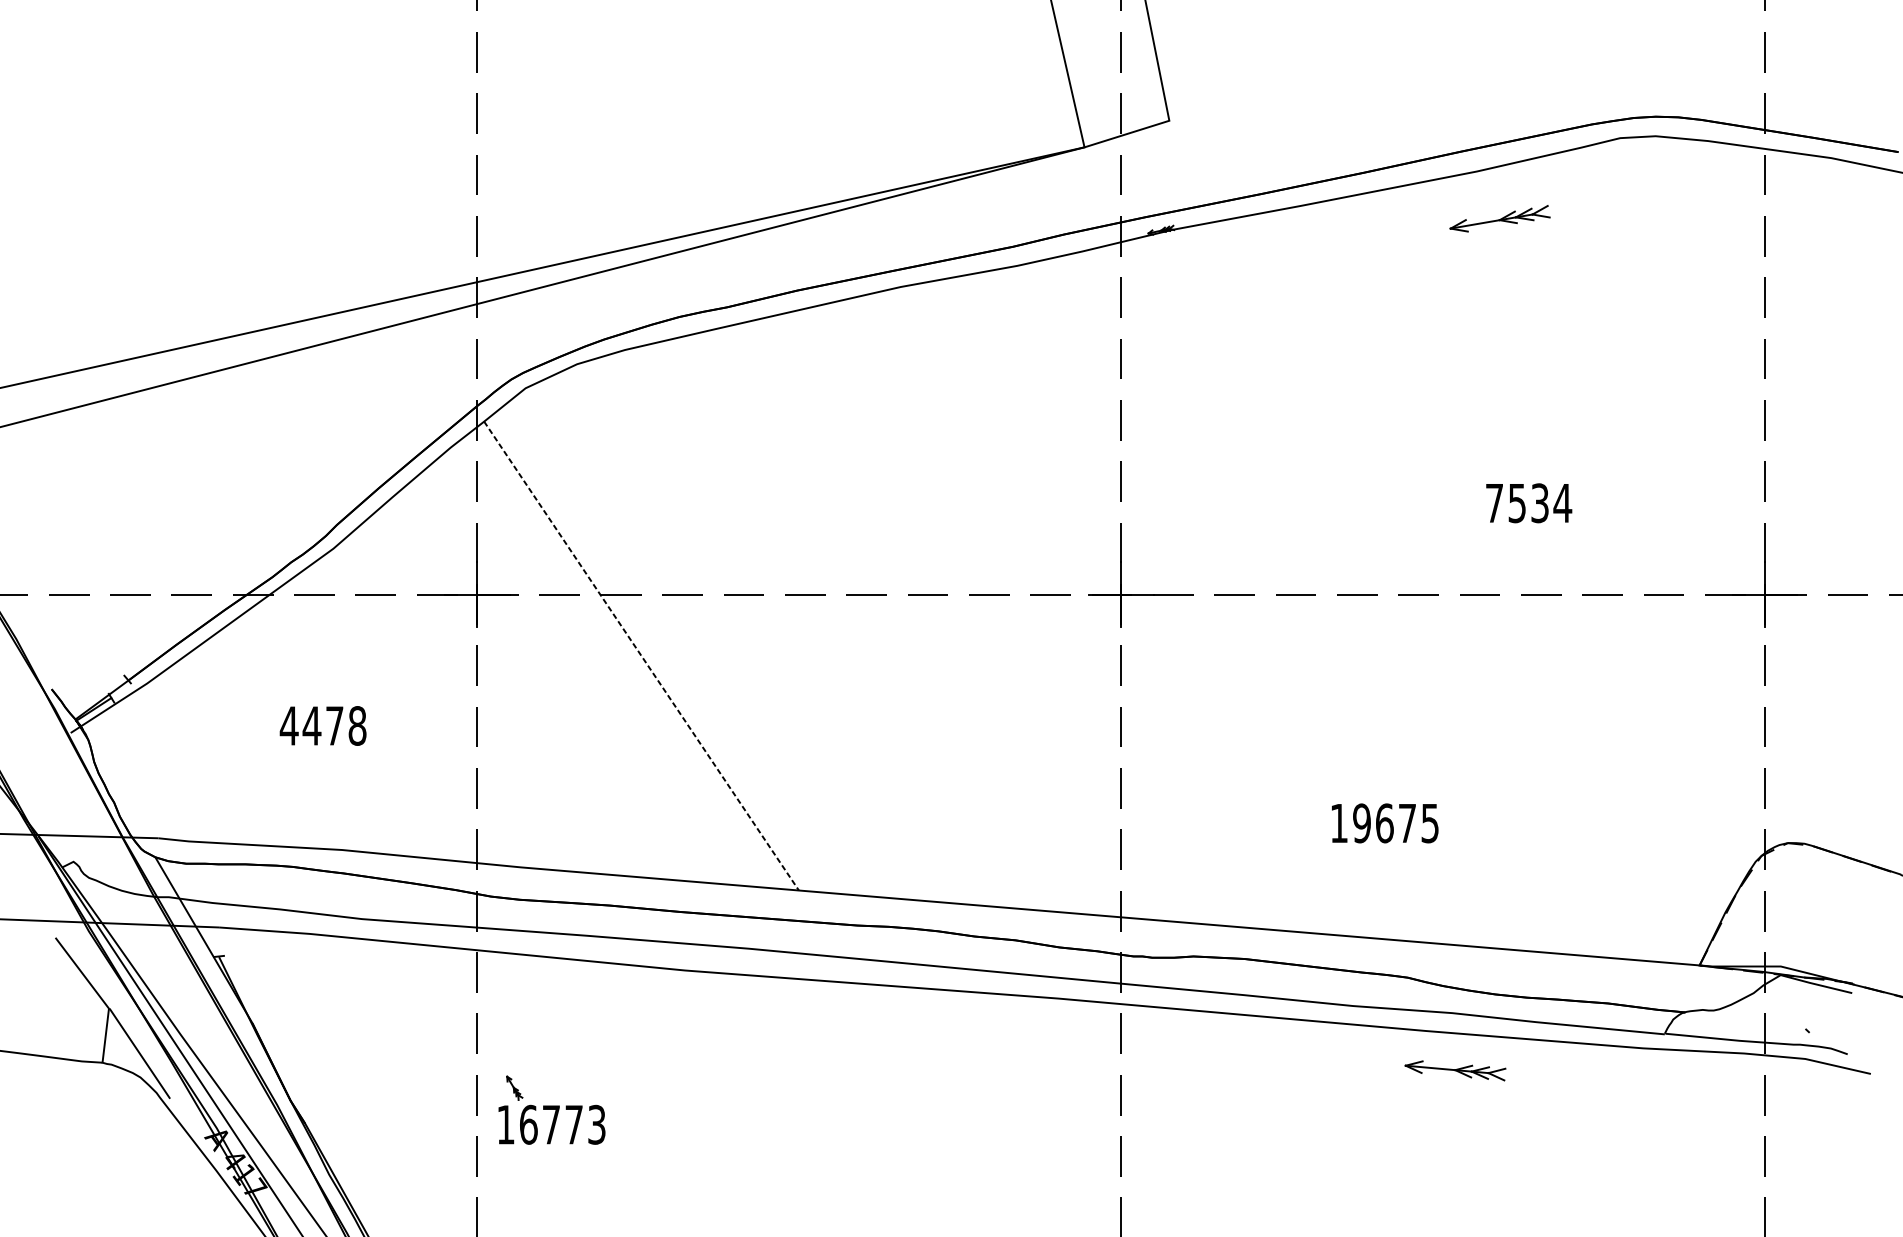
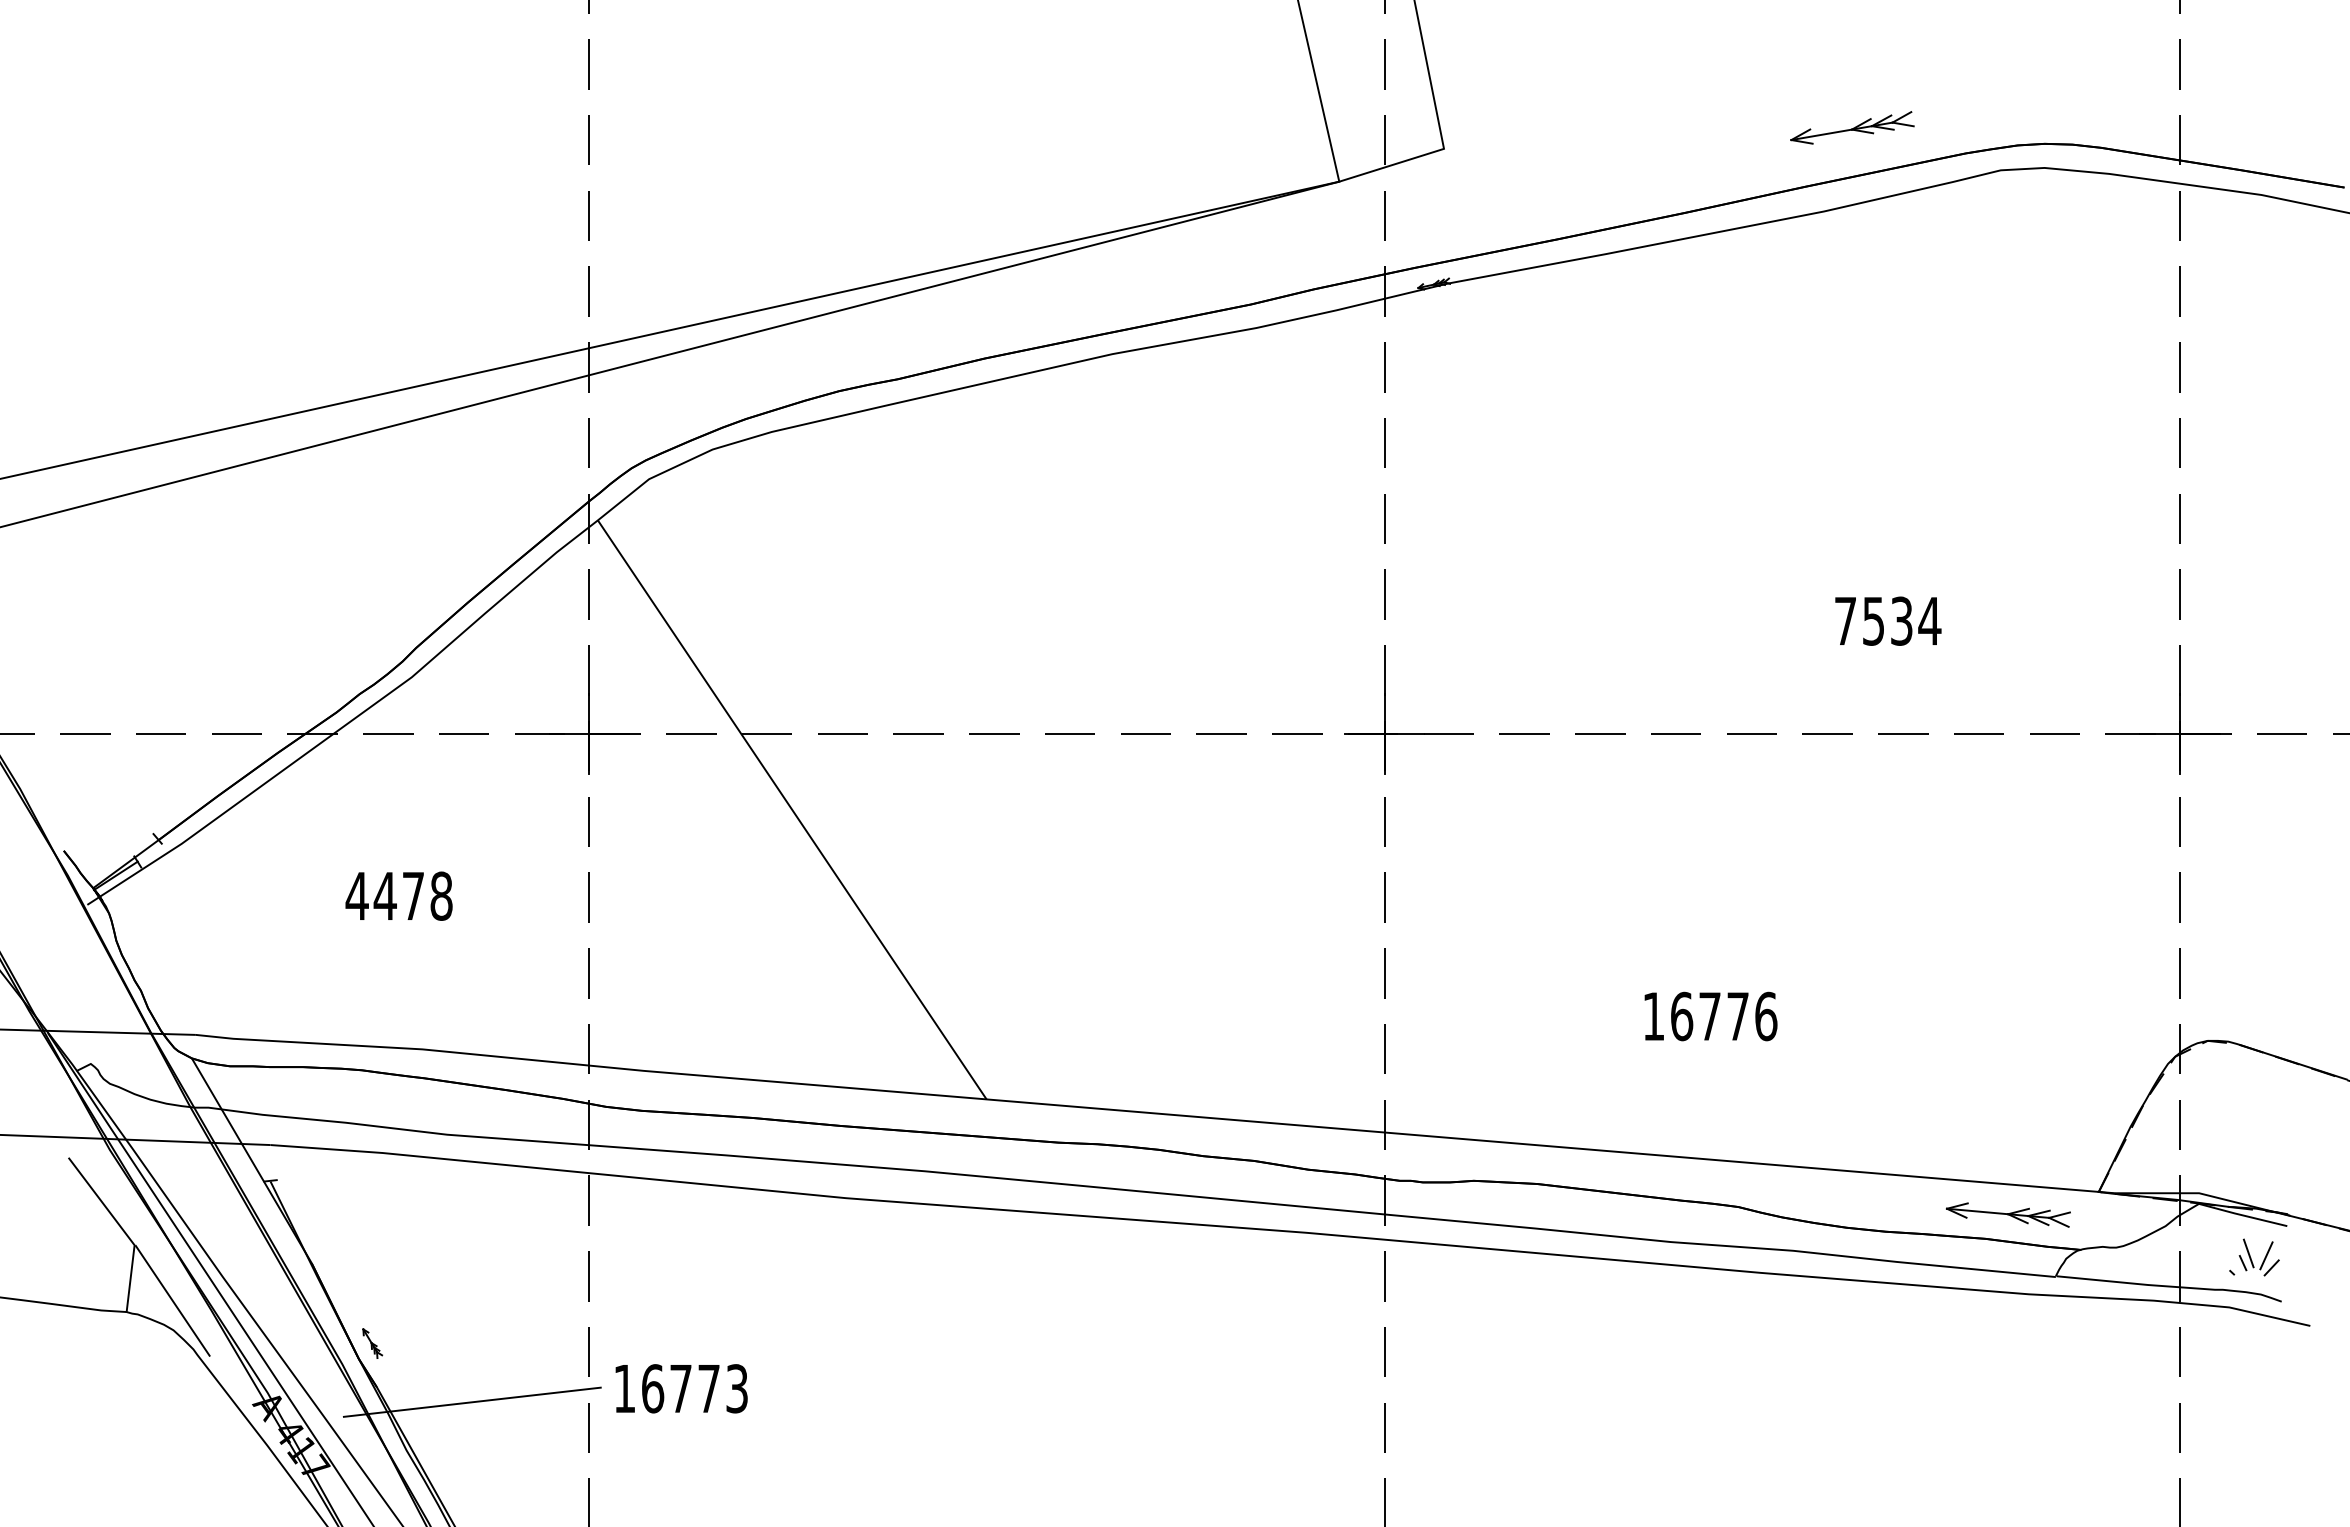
part: (1500, 218) -> (1852, 127), moved
line: (641, 655) -> (792, 809), dashed -> solid
text: (1395, 823) -> (1723, 1016), 19675 -> 16776
part: (1828, 1018) -> (2258, 1257), added
part: (1455, 1070) -> (2008, 1214), moved
part: (514, 1088) -> (372, 1343), moved
line: (381, 1135) -> (471, 1401), added

